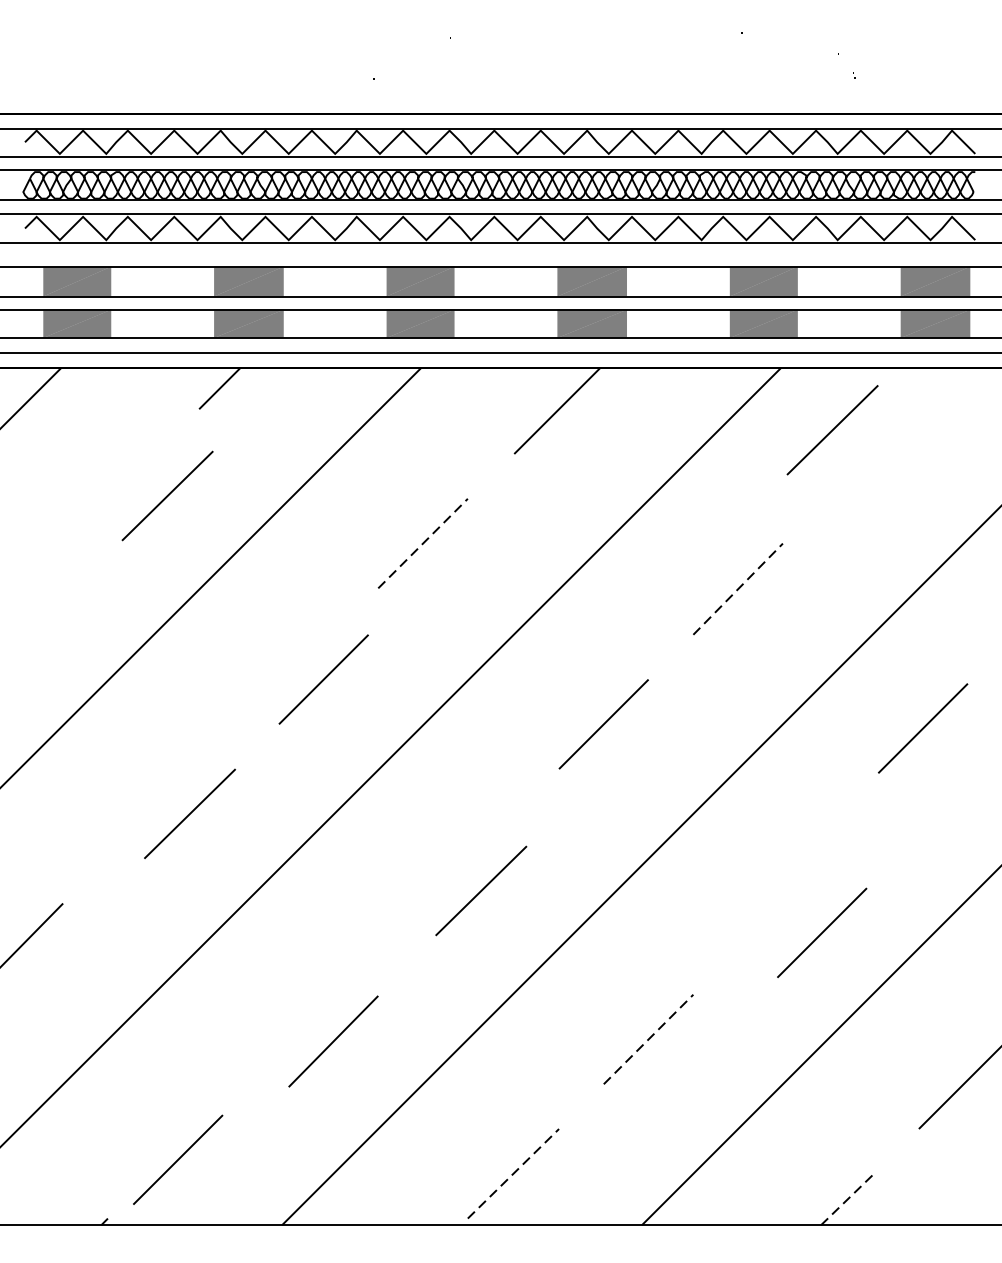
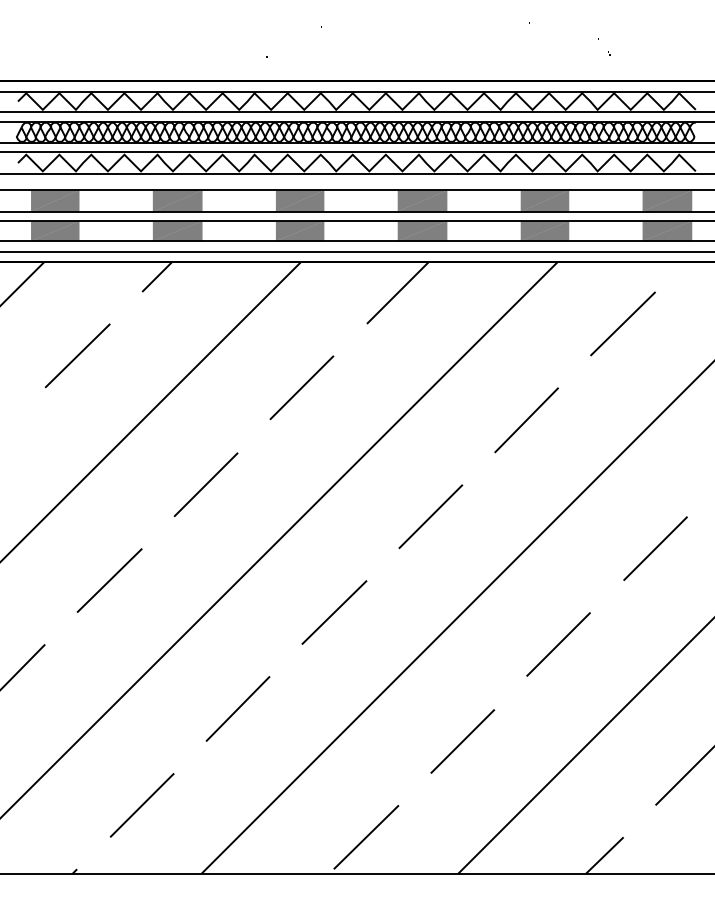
line: (831, 429) -> (622, 323), moved
line: (167, 495) -> (77, 355), moved
line: (423, 543) -> (302, 387), dashed -> solid
line: (737, 589) -> (526, 420), dashed -> solid
line: (322, 679) -> (205, 484), moved
line: (923, 728) -> (655, 548), moved
line: (189, 813) -> (109, 580), moved
line: (481, 890) -> (334, 612), moved
line: (822, 932) -> (558, 644), moved
line: (649, 1039) -> (463, 741), dashed -> solid
line: (332, 1040) -> (237, 708), moved
line: (177, 1160) -> (141, 805), moved
line: (513, 1174) -> (366, 837), dashed -> solid
line: (848, 1199) -> (605, 855), dashed -> solid

